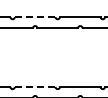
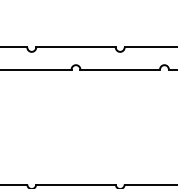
line: (34, 17) -> (74, 48), dashed -> solid
line: (34, 86) -> (74, 183), dashed -> solid

